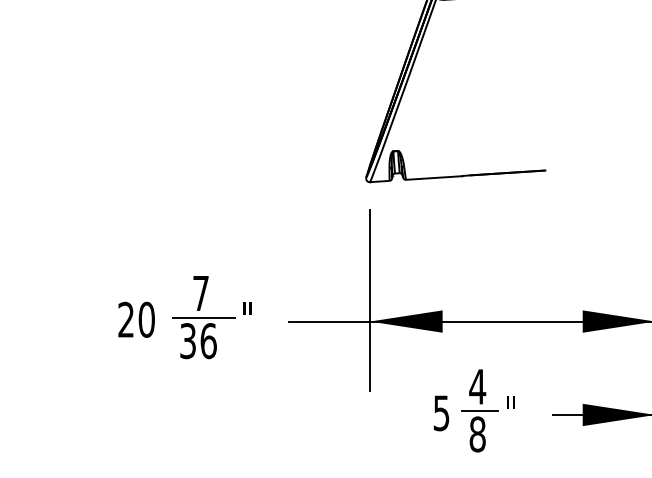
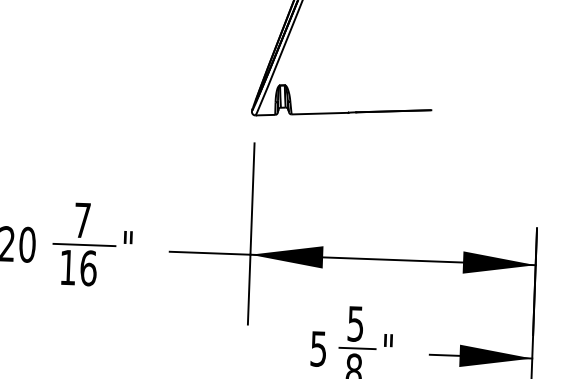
text: (187, 341) -> (67, 267), 36 -> 16
text: (477, 386) -> (355, 323), 4 -> 5

